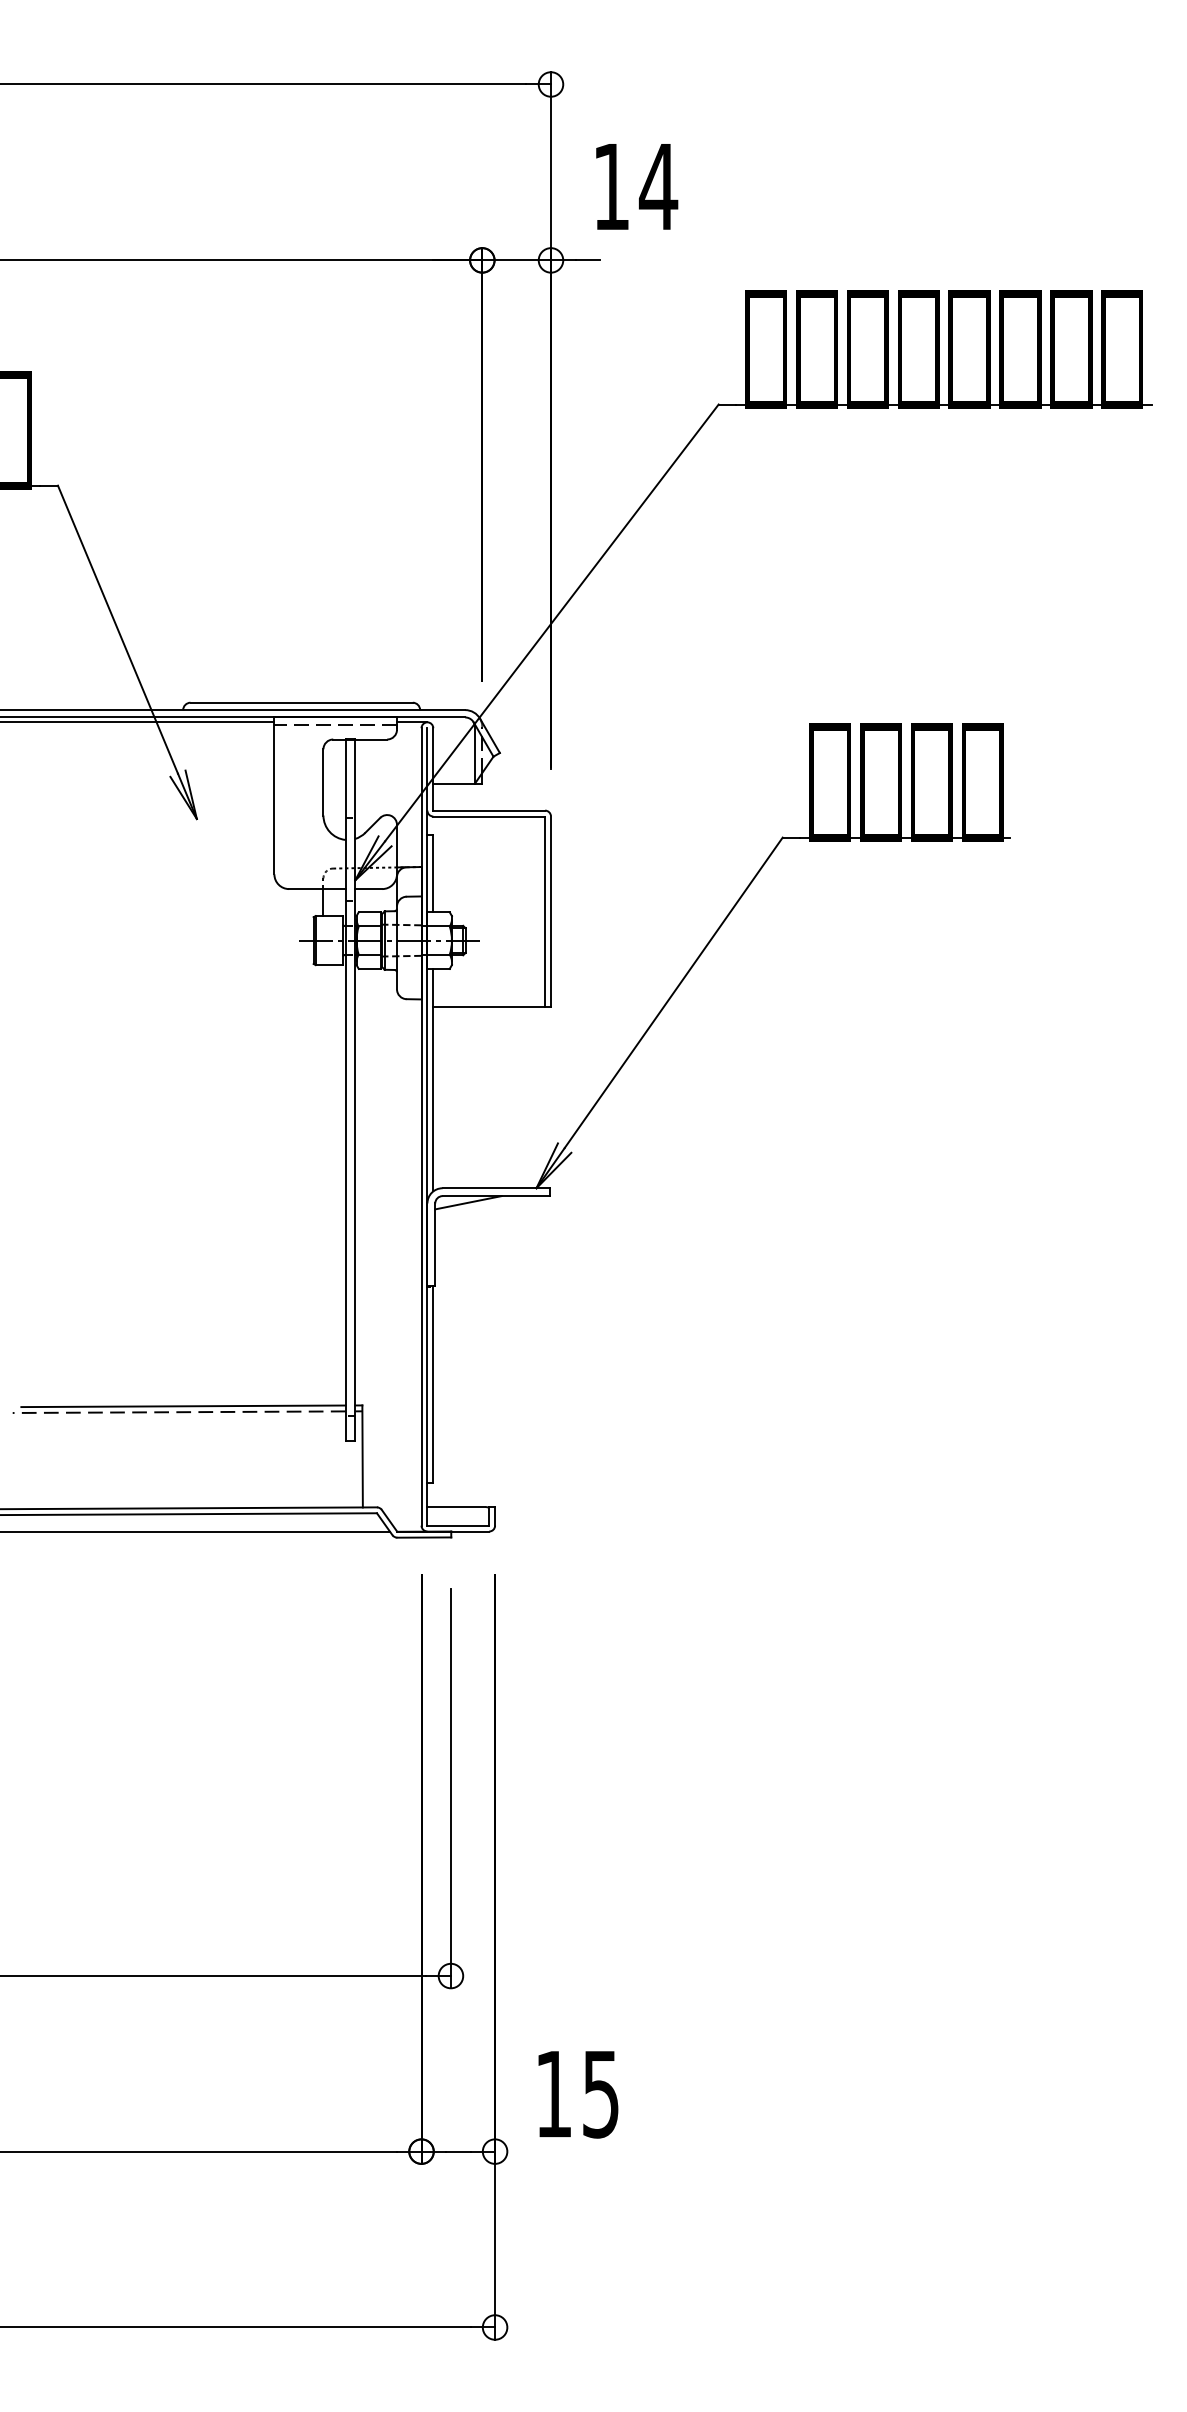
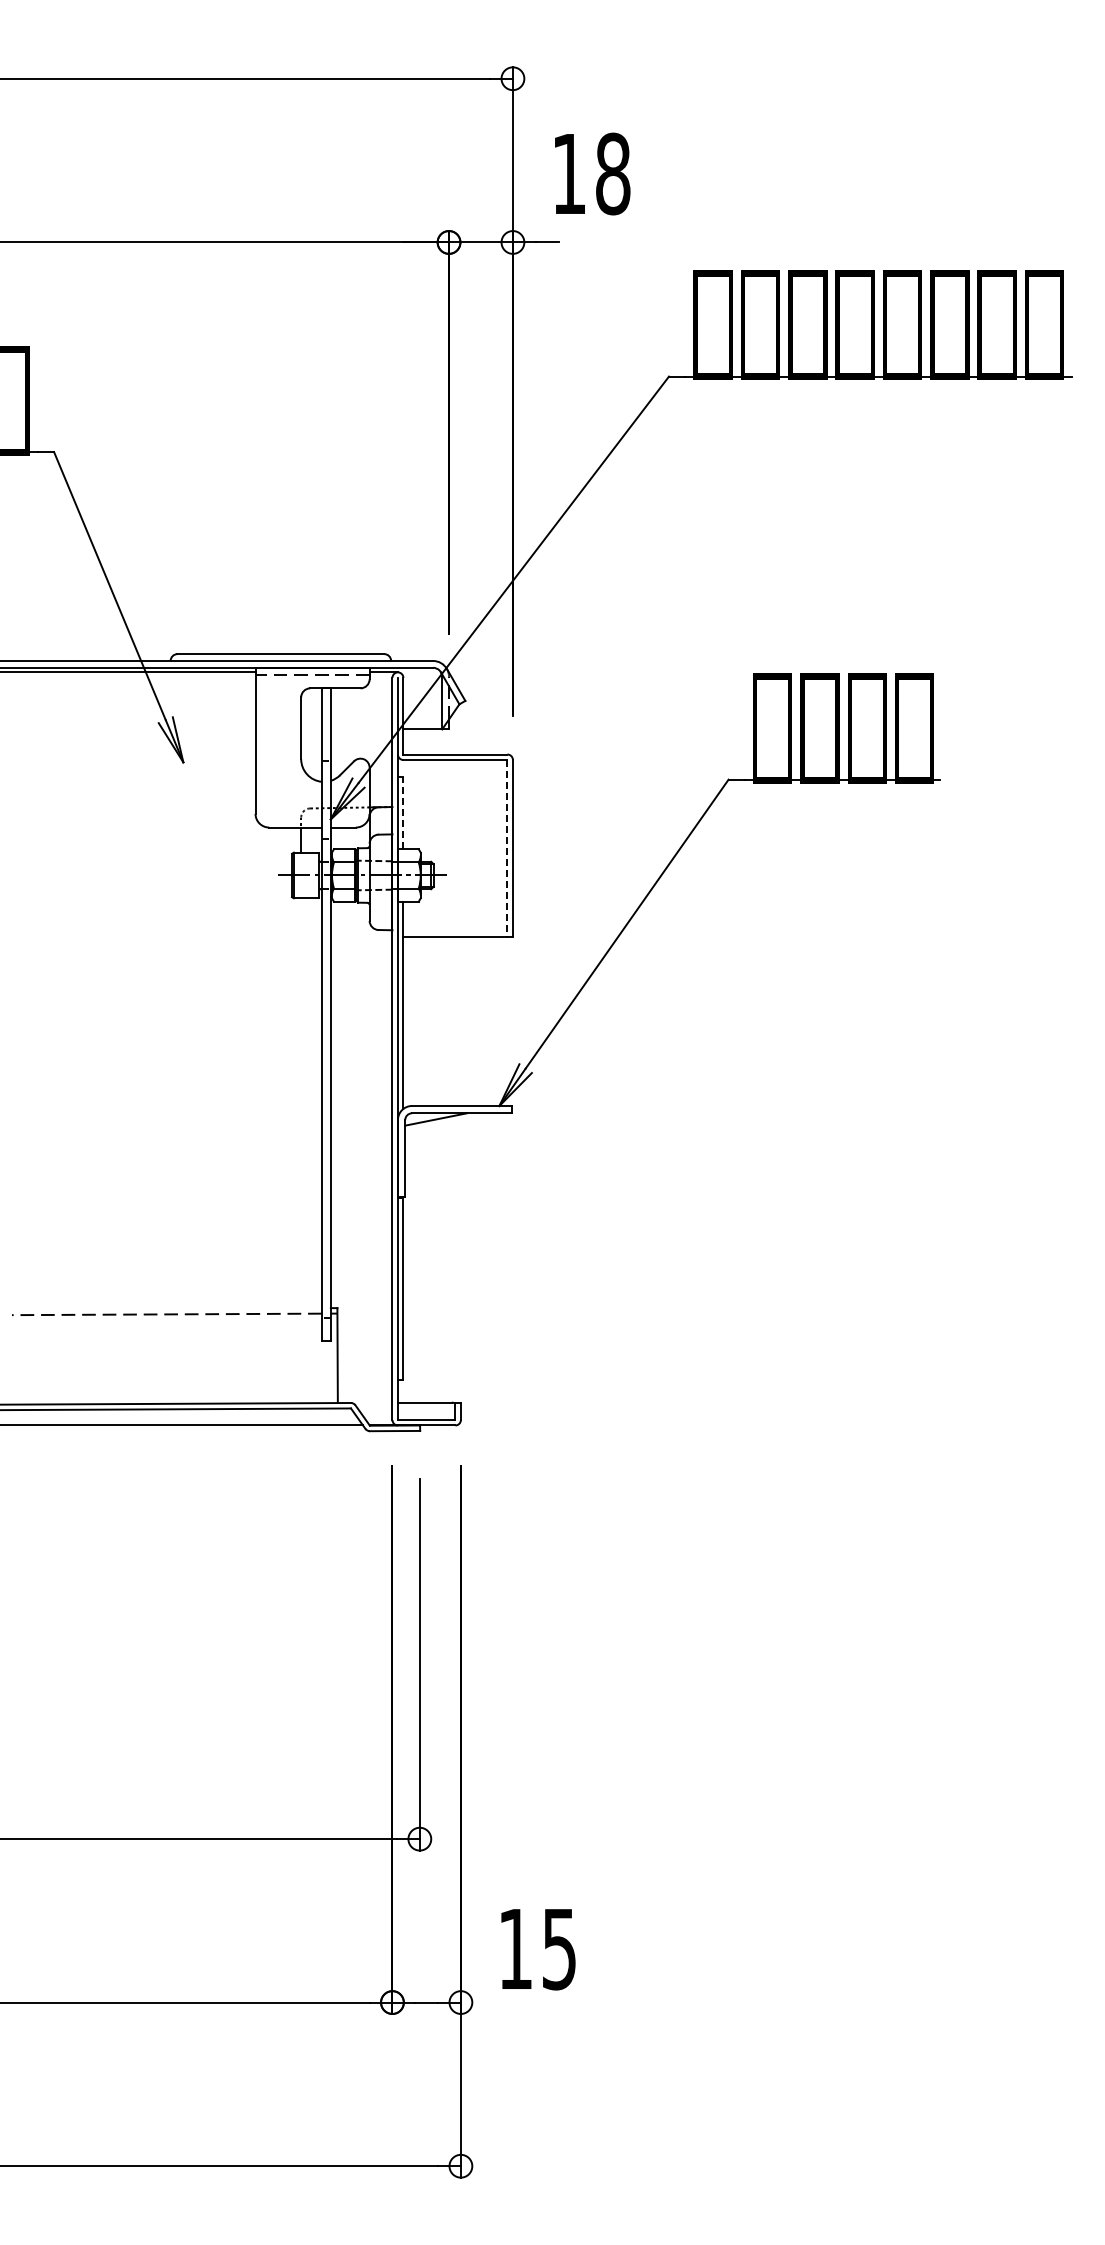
text: (657, 186) -> (612, 173), 14 -> 18
line: (433, 873) -> (403, 813), solid -> dashed
line: (545, 911) -> (507, 848), solid -> dashed
line: (183, 1405) -> (170, 1308), removed

